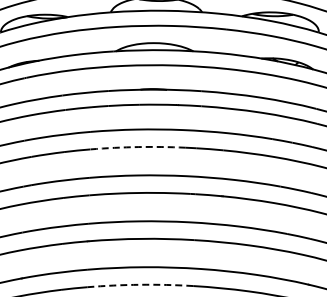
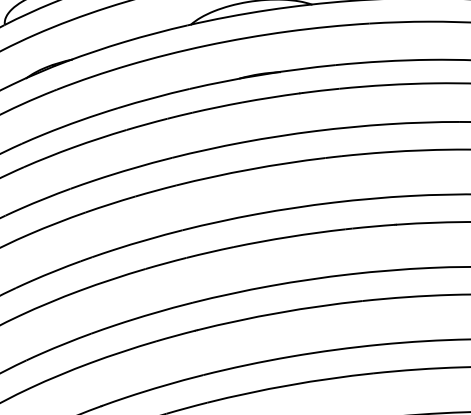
arc: (138, 147) -> (251, 169), dashed -> solid
arc: (140, 284) -> (289, 384), dashed -> solid

